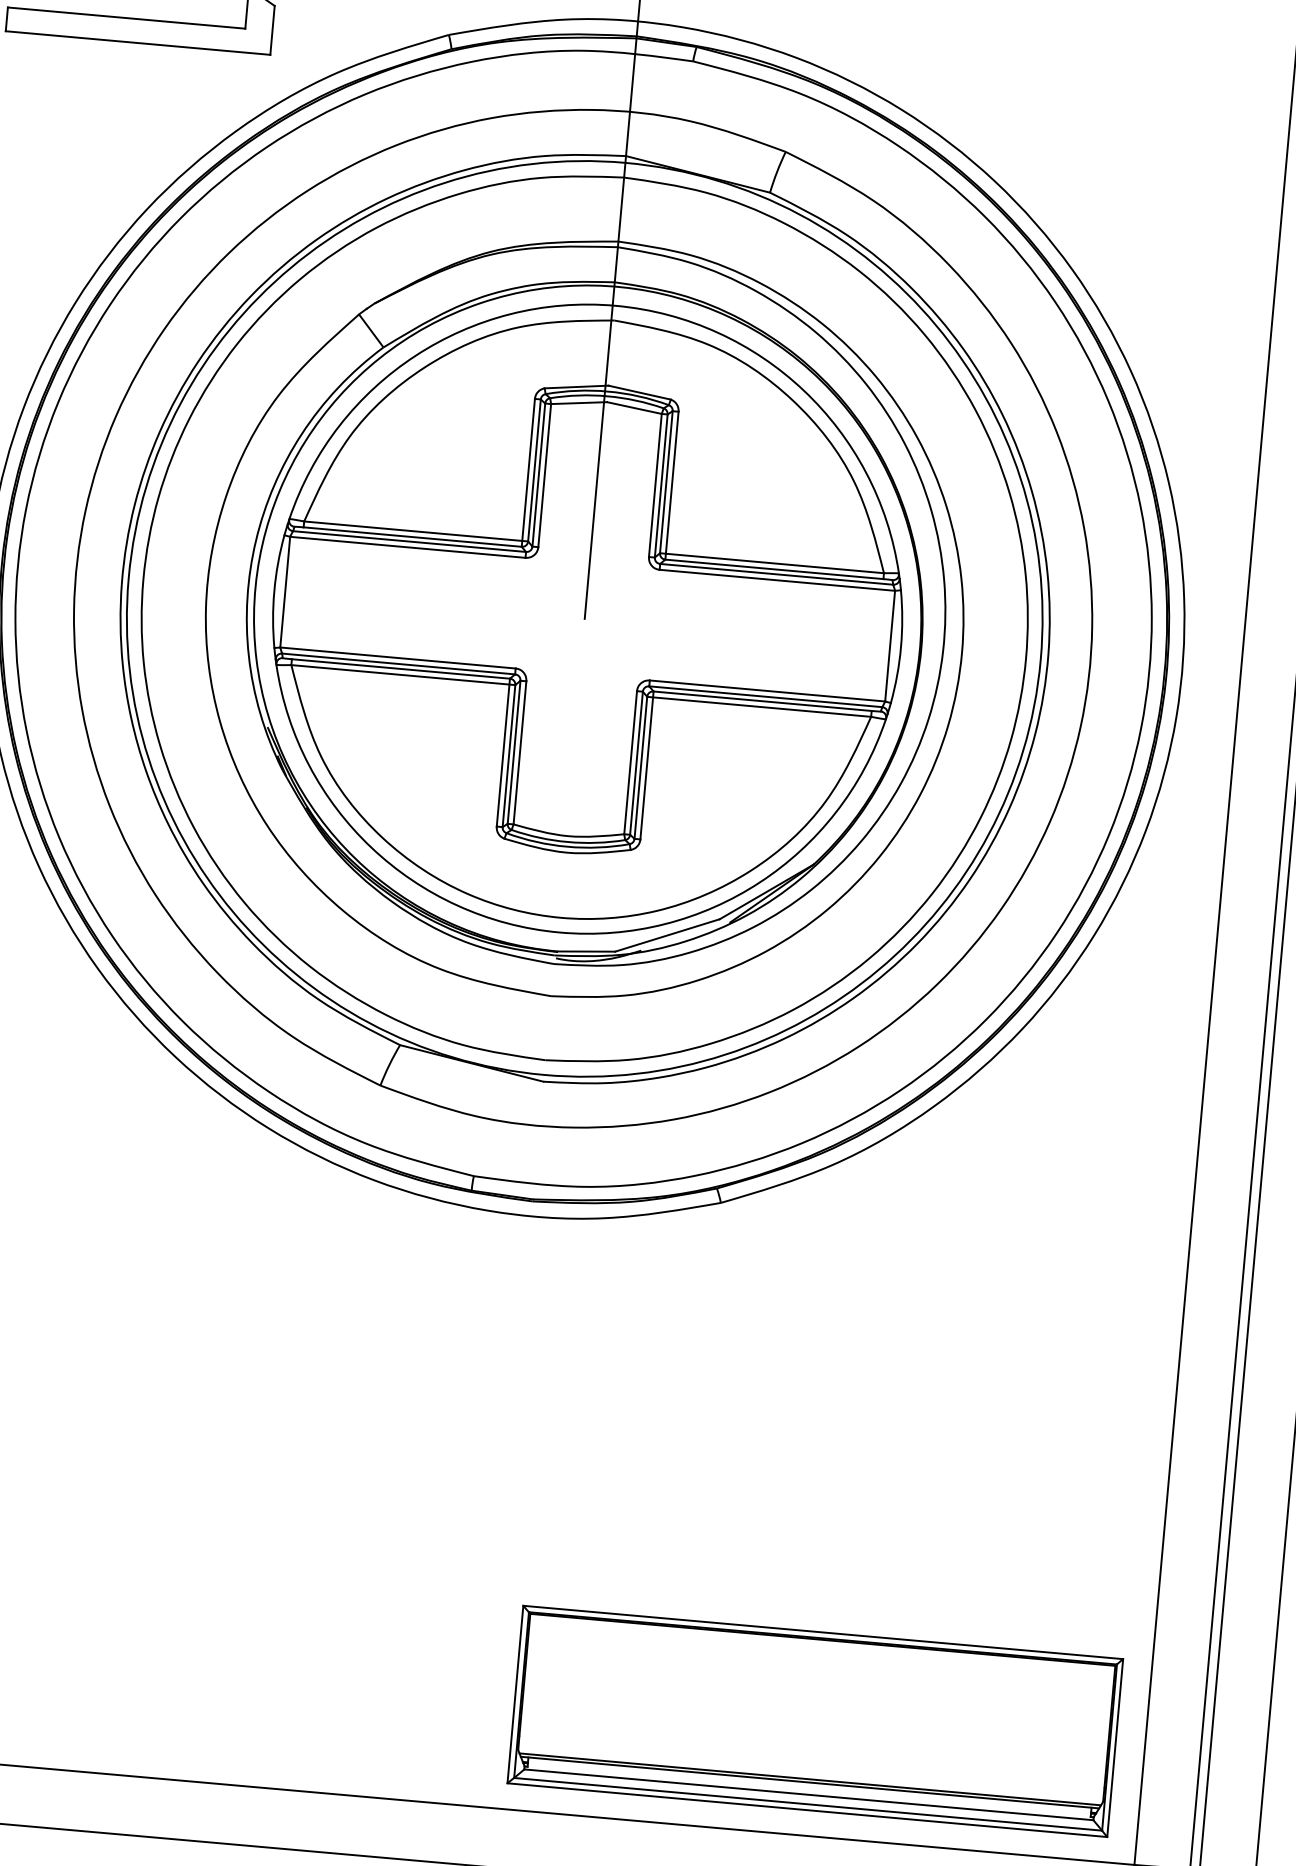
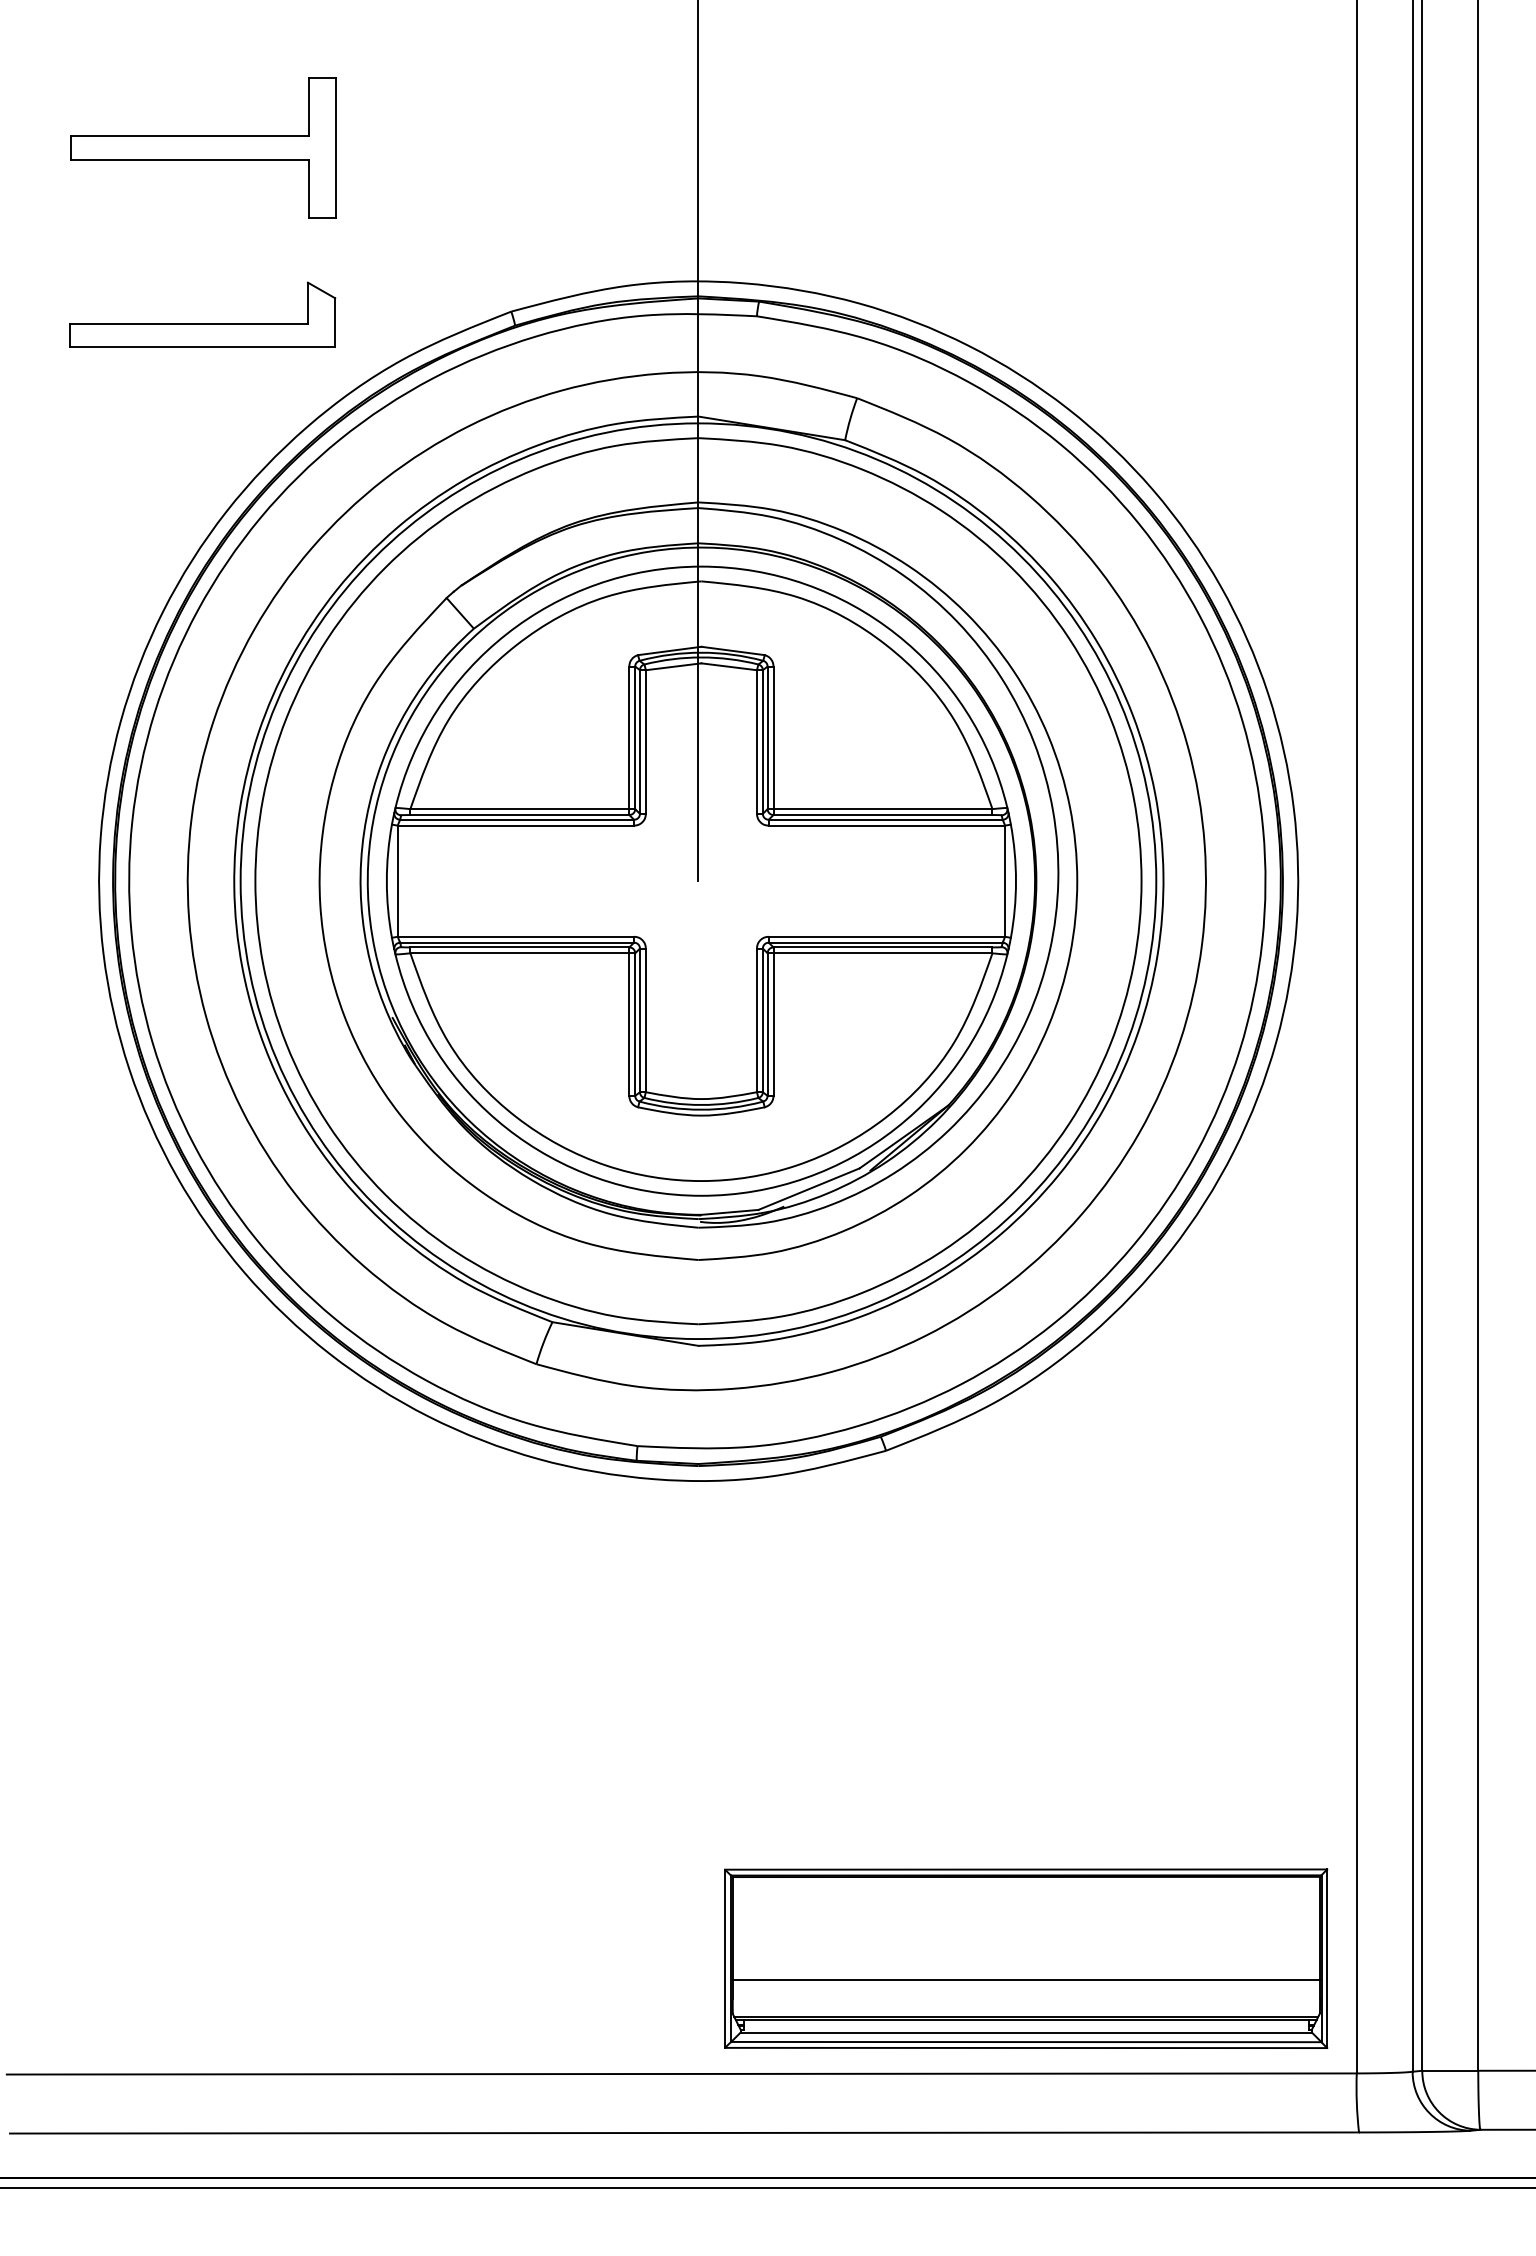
line: (813, 1742) -> (1026, 1980), added

